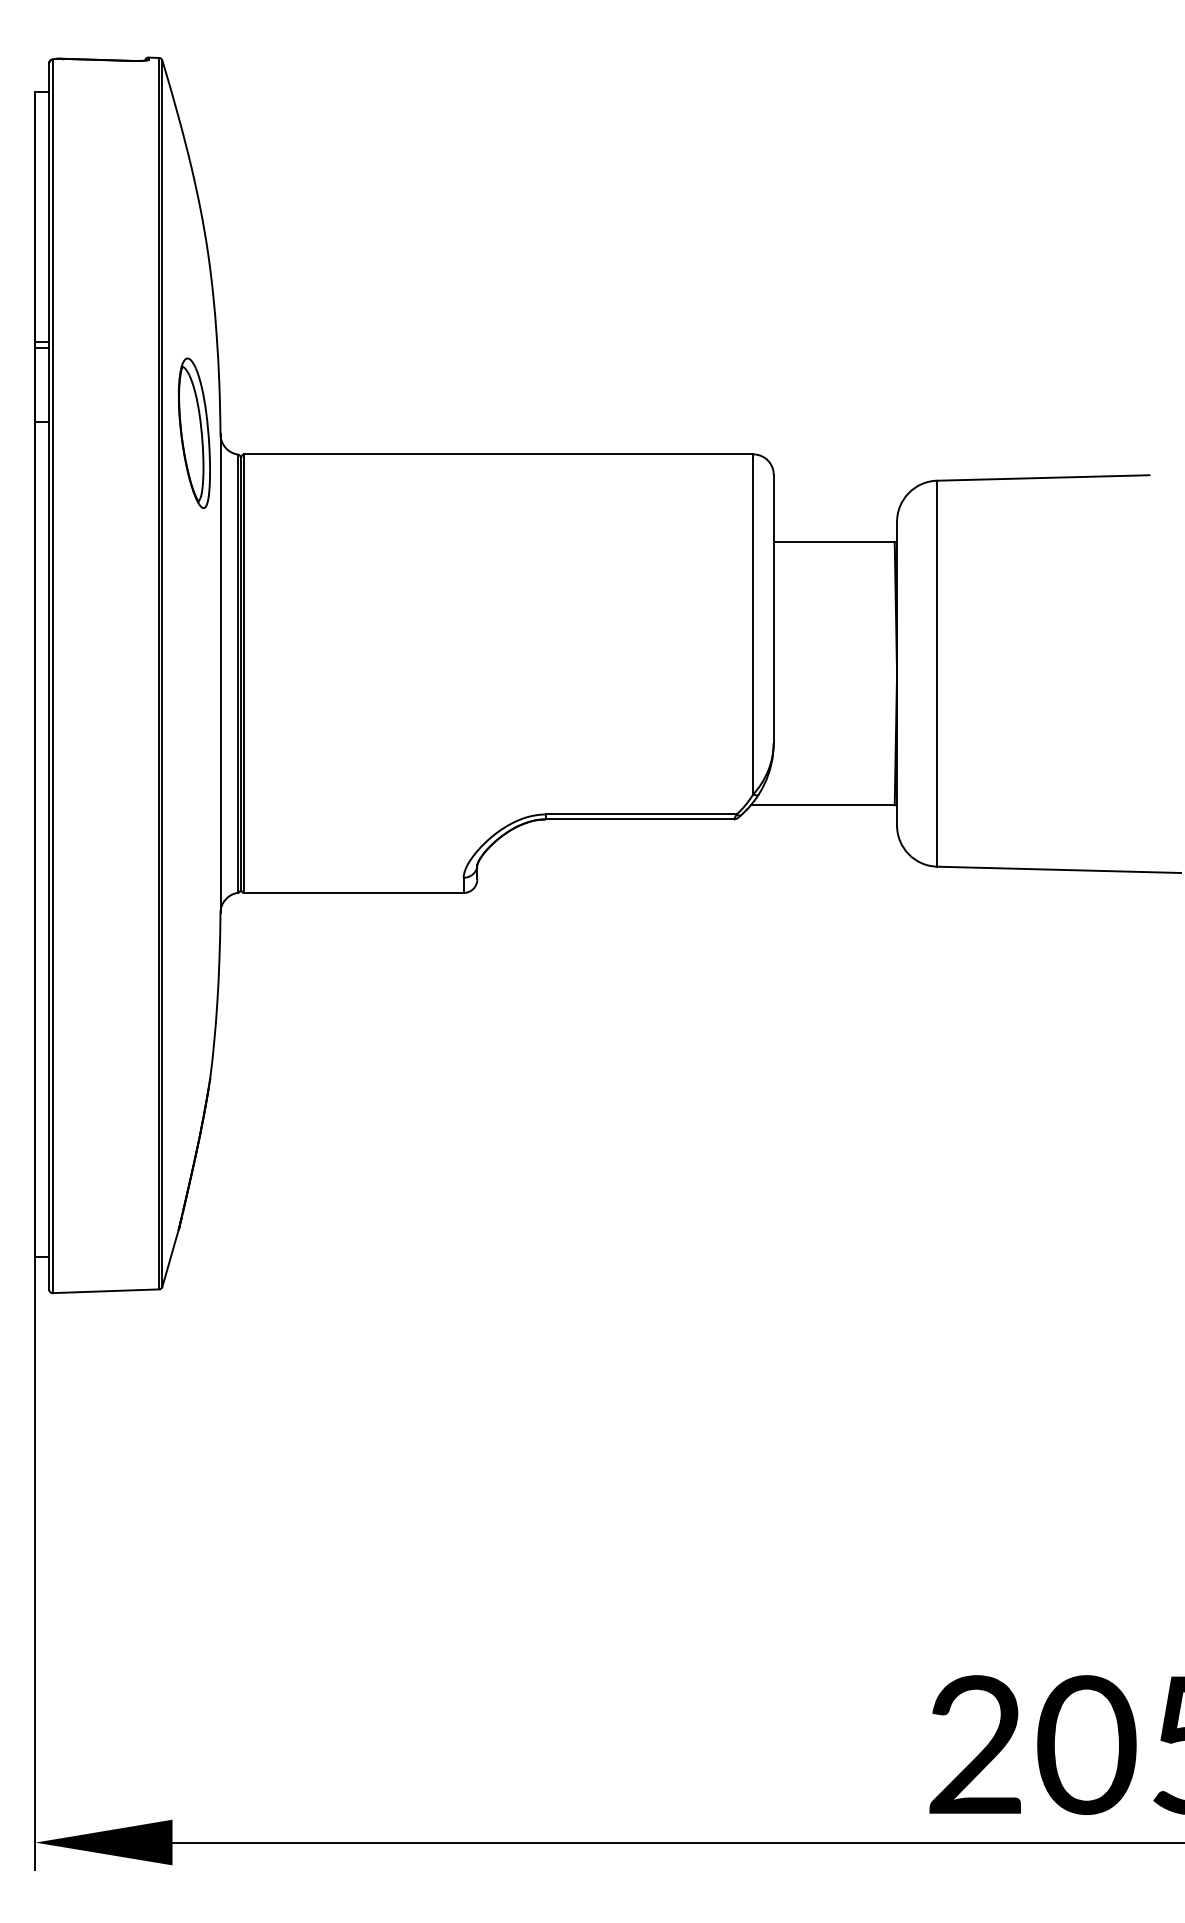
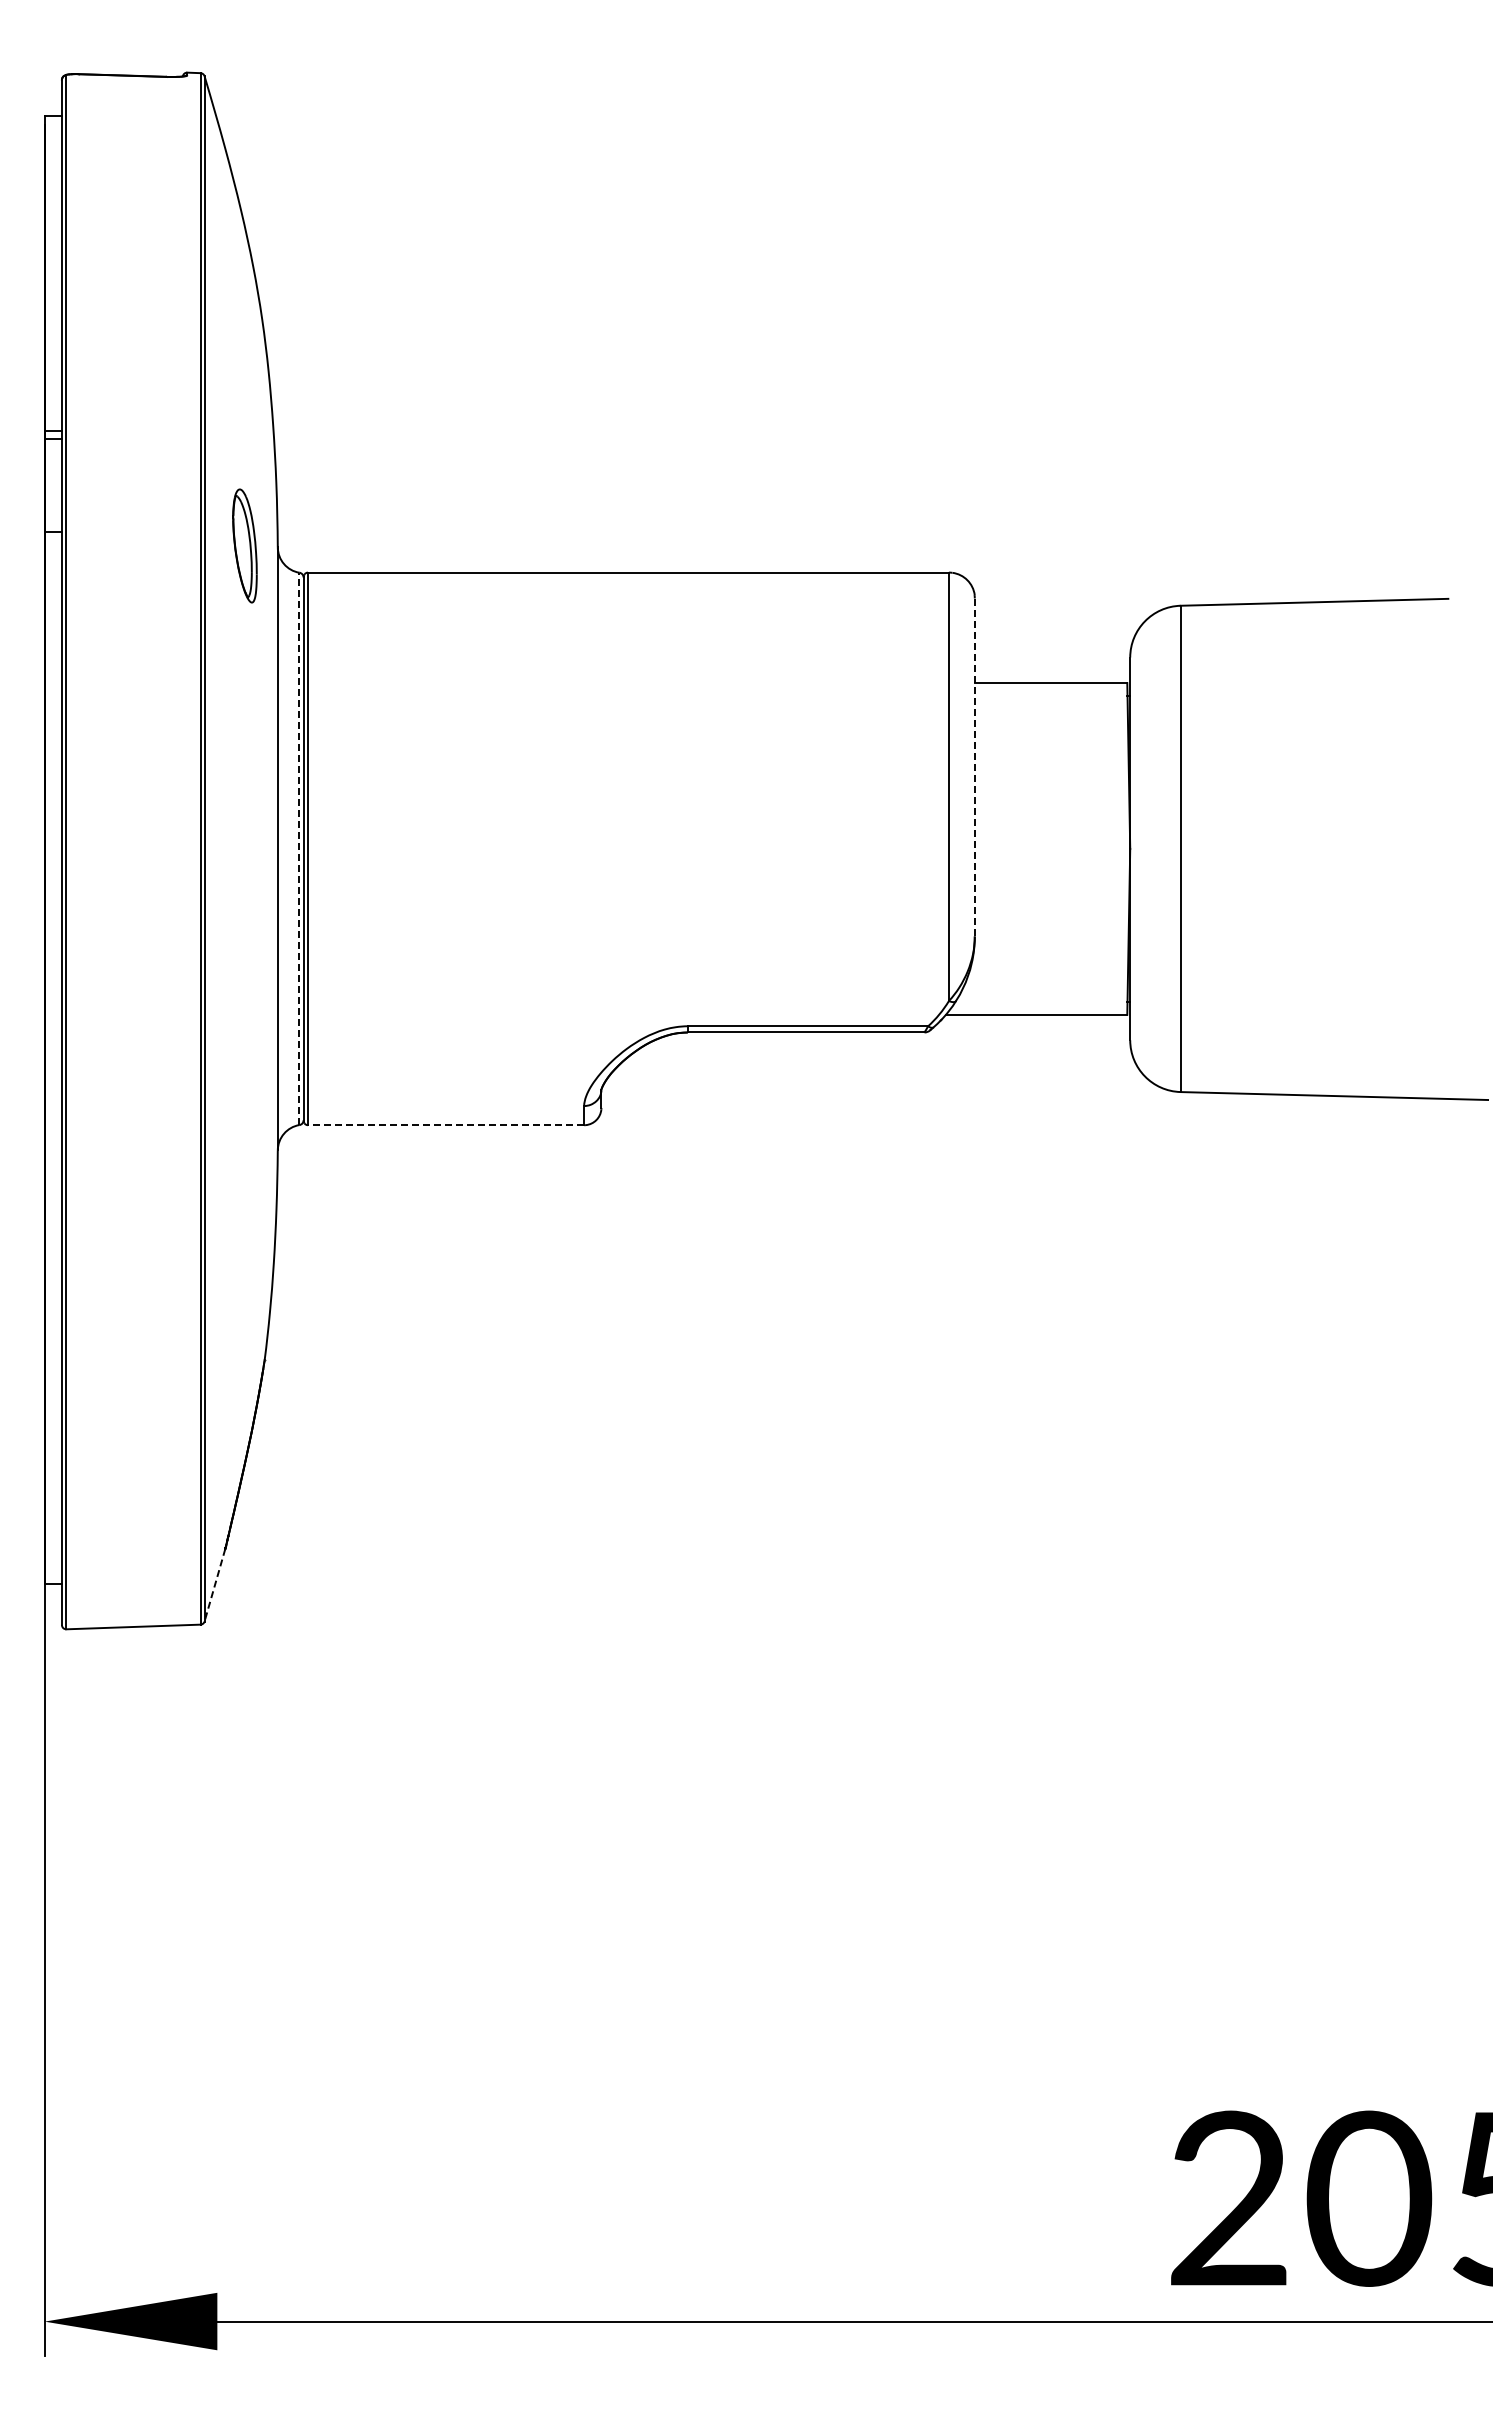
part: (194, 432) -> (244, 545), size x0.6
line: (773, 609) -> (974, 767), solid -> dashed
line: (237, 673) -> (299, 848), solid -> dashed
line: (353, 893) -> (445, 1125), solid -> dashed
line: (170, 1258) -> (214, 1585), solid -> dashed

